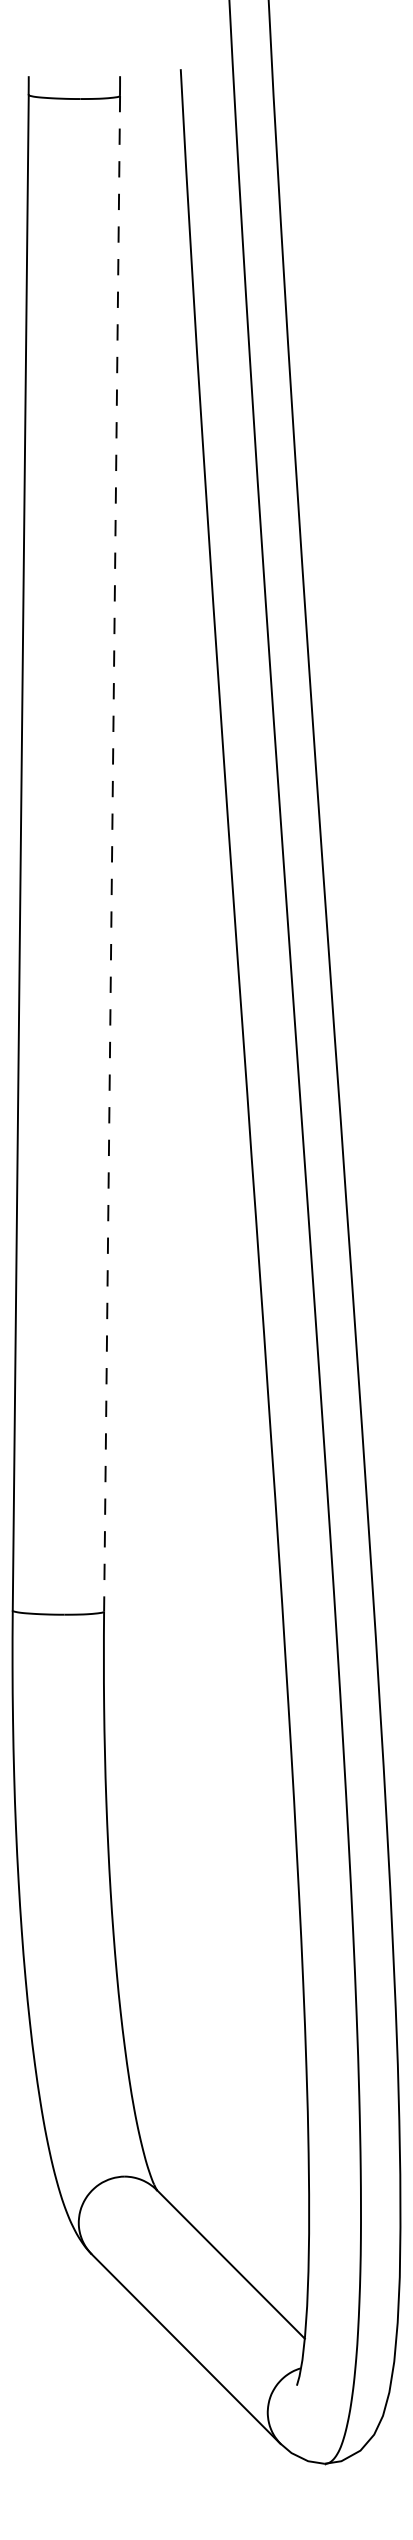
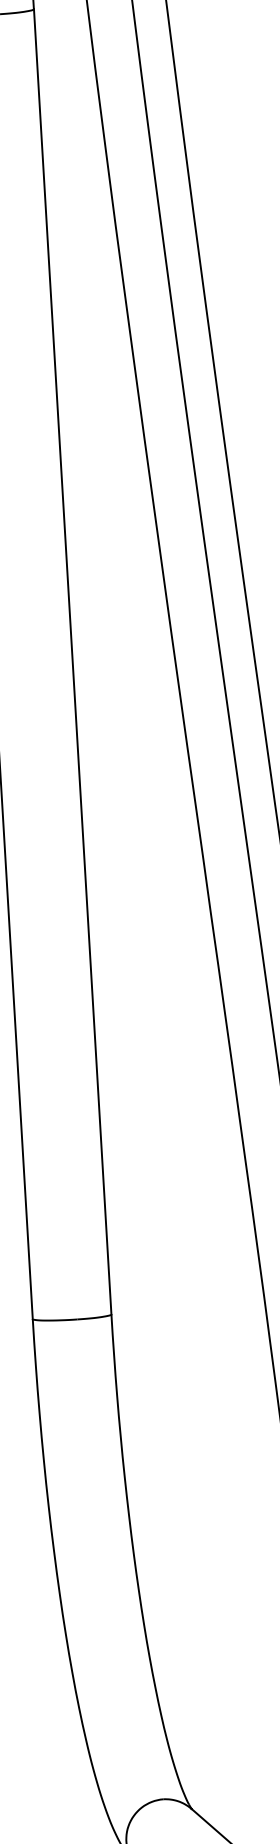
line: (112, 853) -> (73, 661), dashed -> solid

